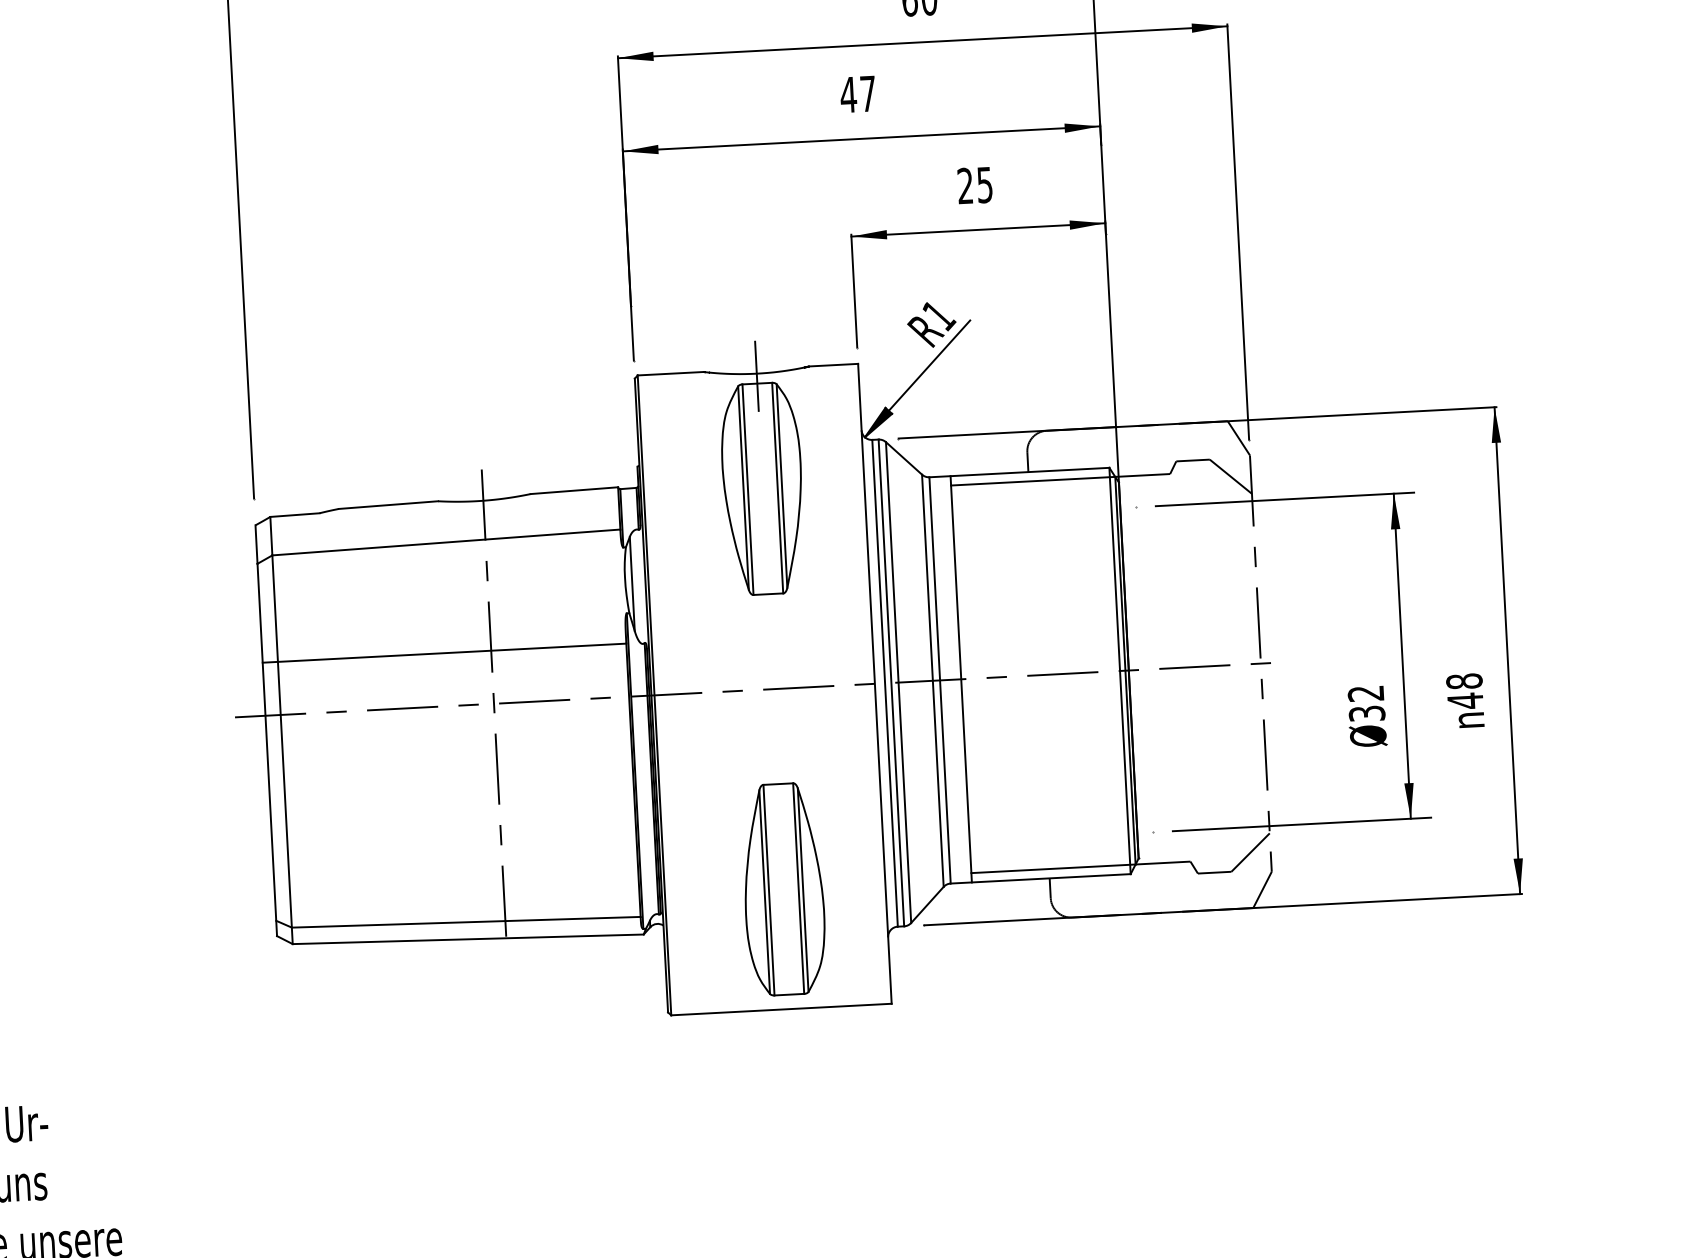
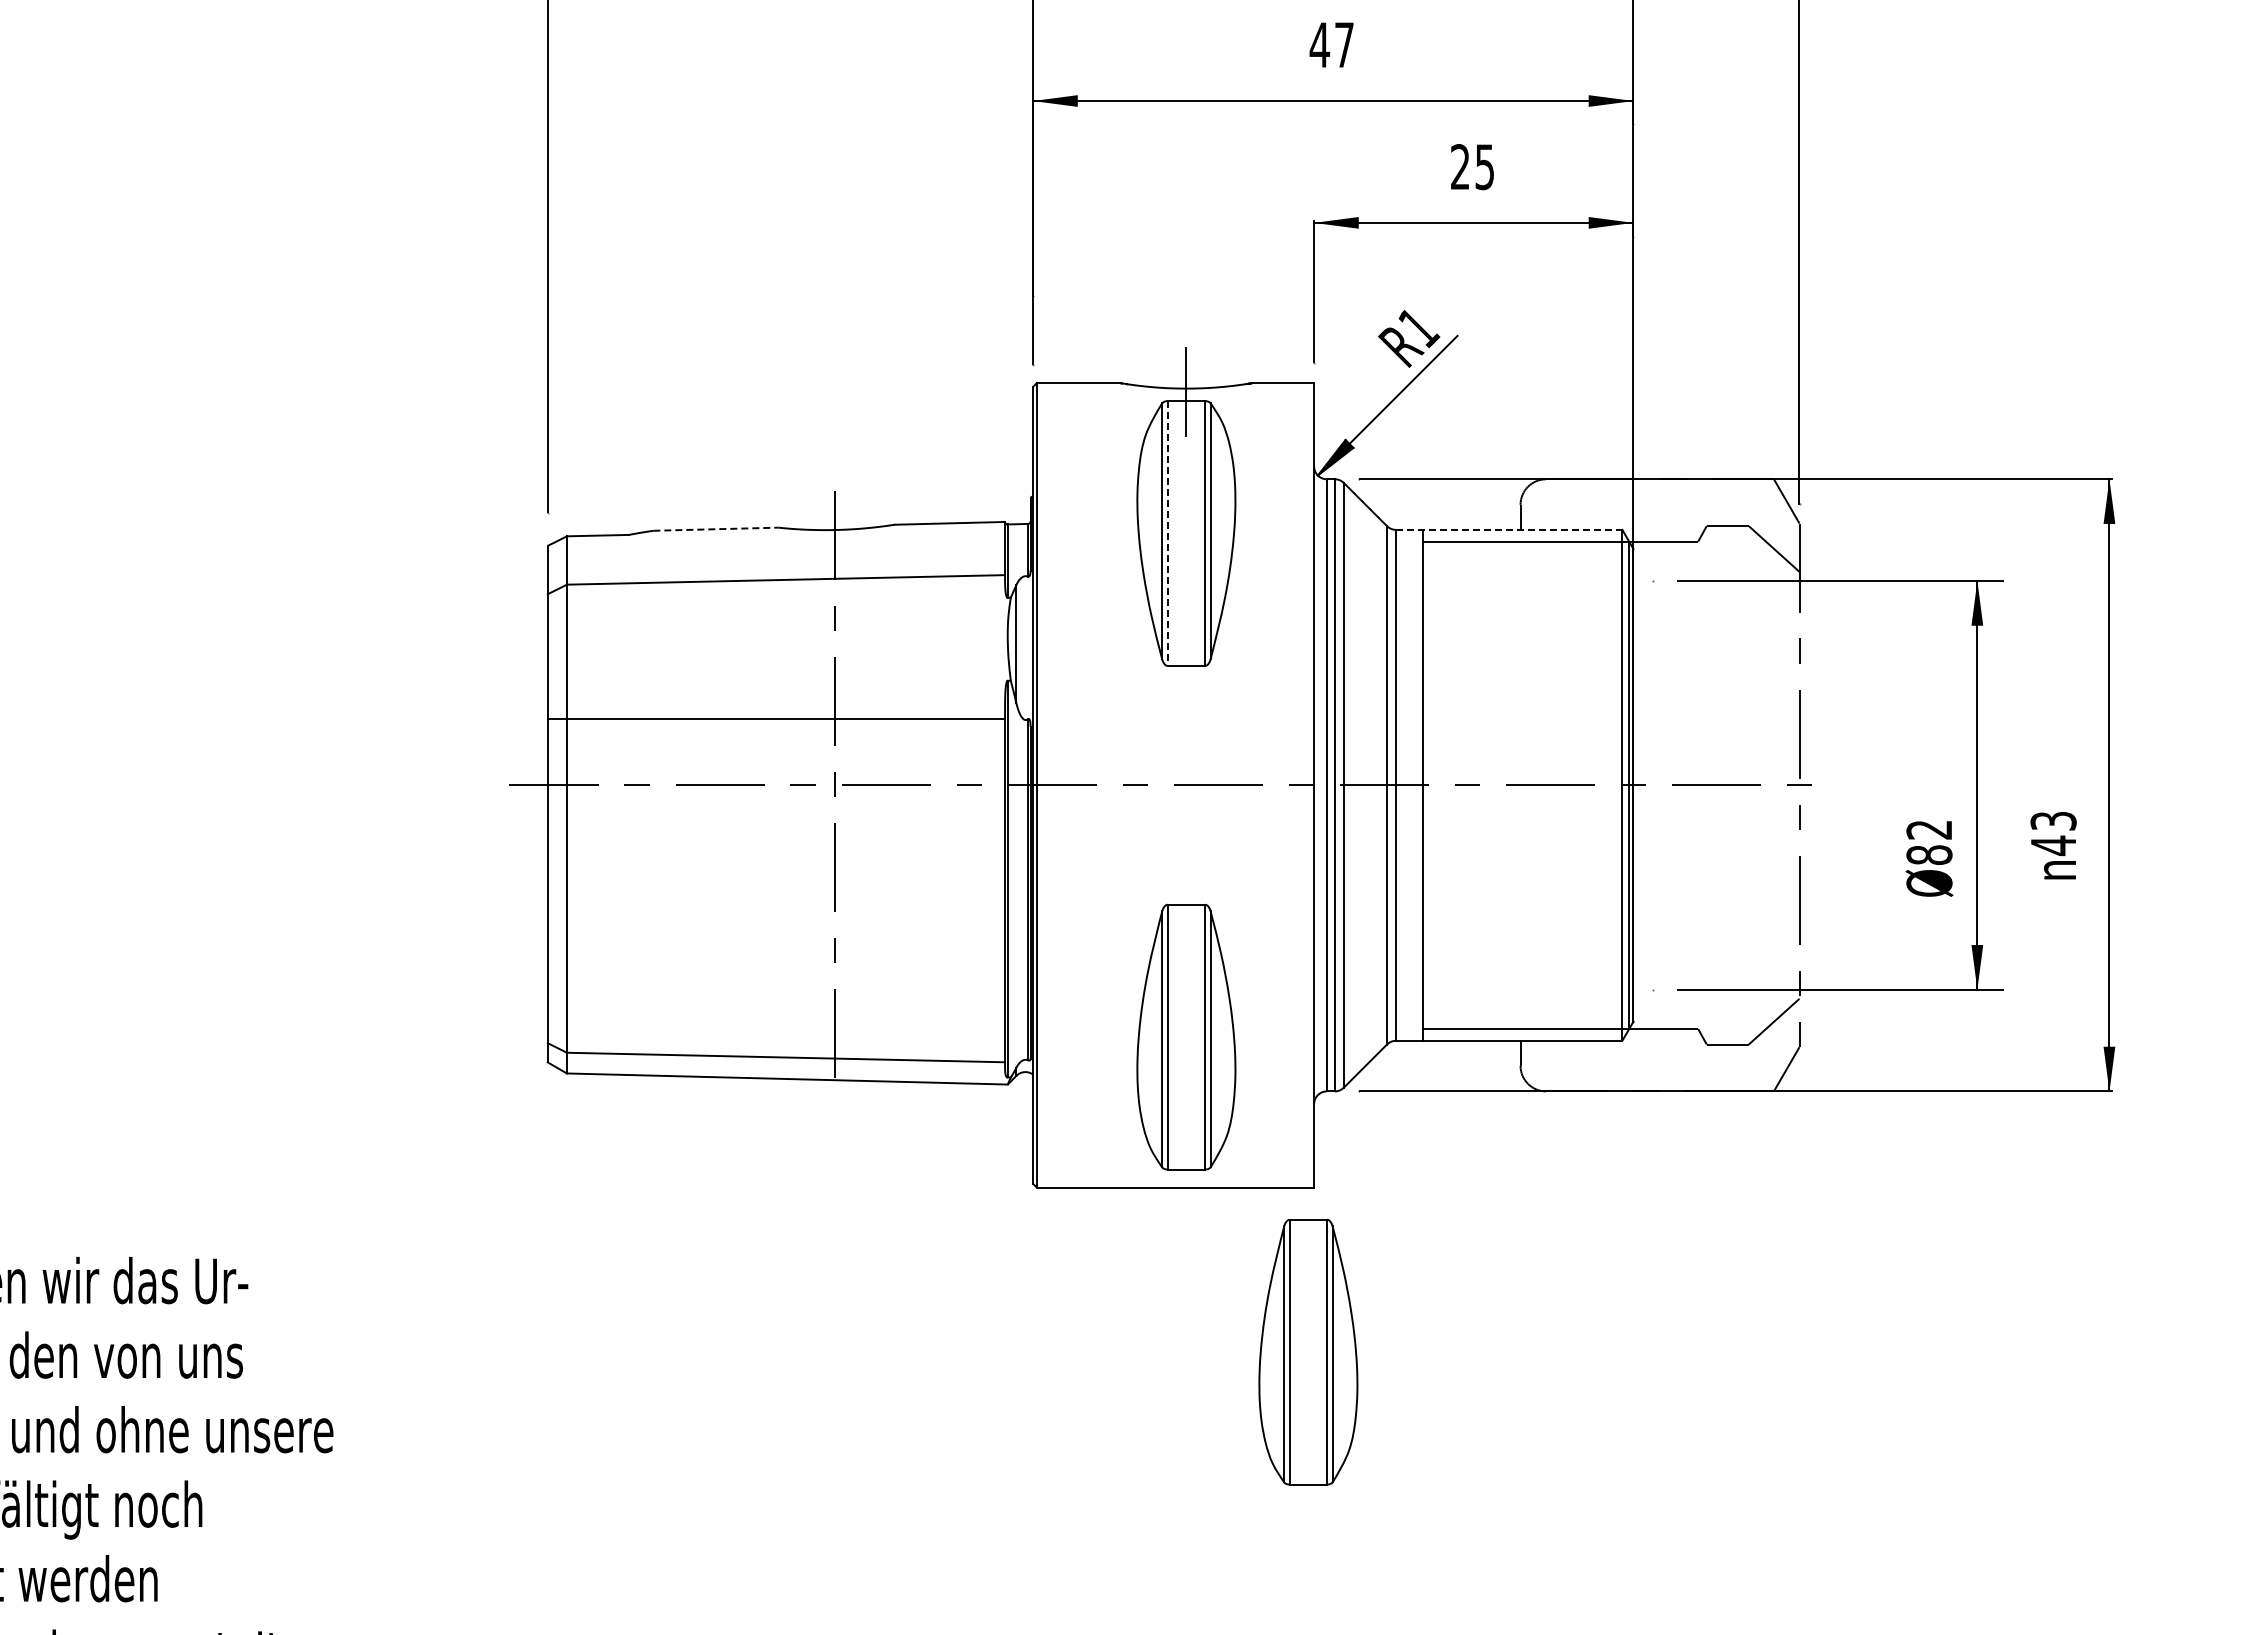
line: (1019, 472) -> (1509, 529), solid -> dashed
line: (747, 490) -> (1167, 534), solid -> dashed
line: (388, 505) -> (715, 529), solid -> dashed
text: (1464, 680) -> (2053, 820), 48 -> 43
text: (1367, 713) -> (1929, 855), 32 -> 82
part: (894, 1134) -> (1308, 1351), added

